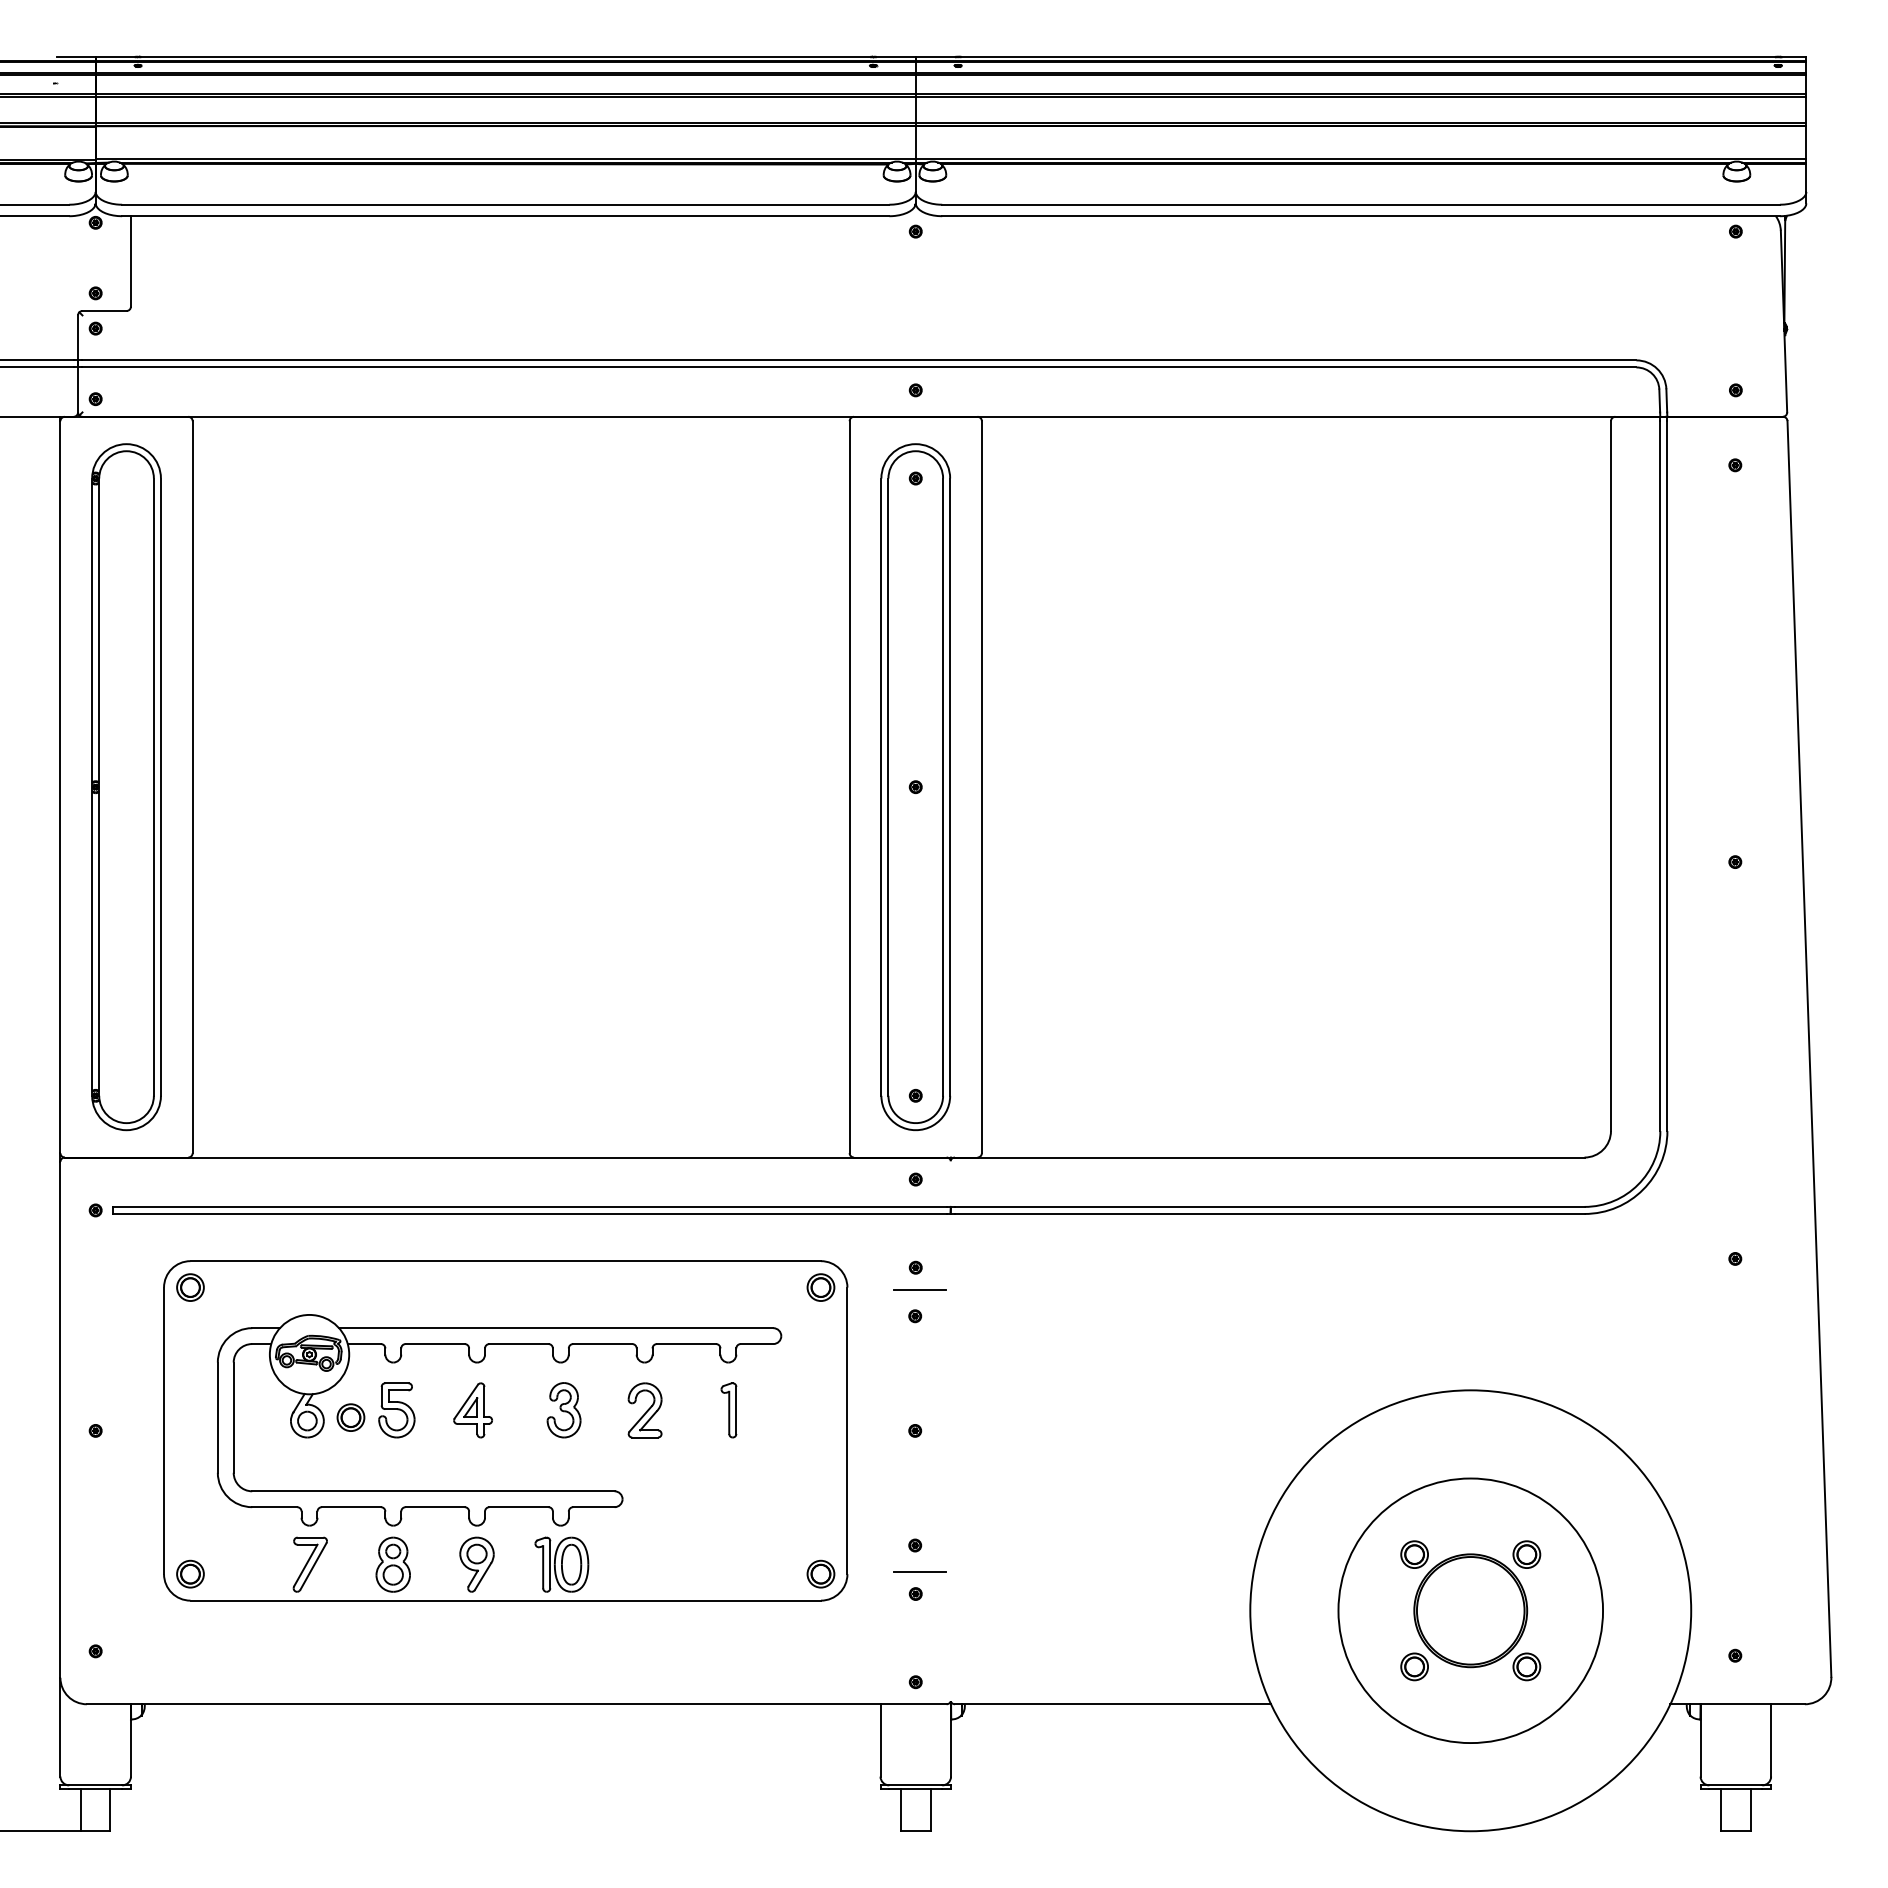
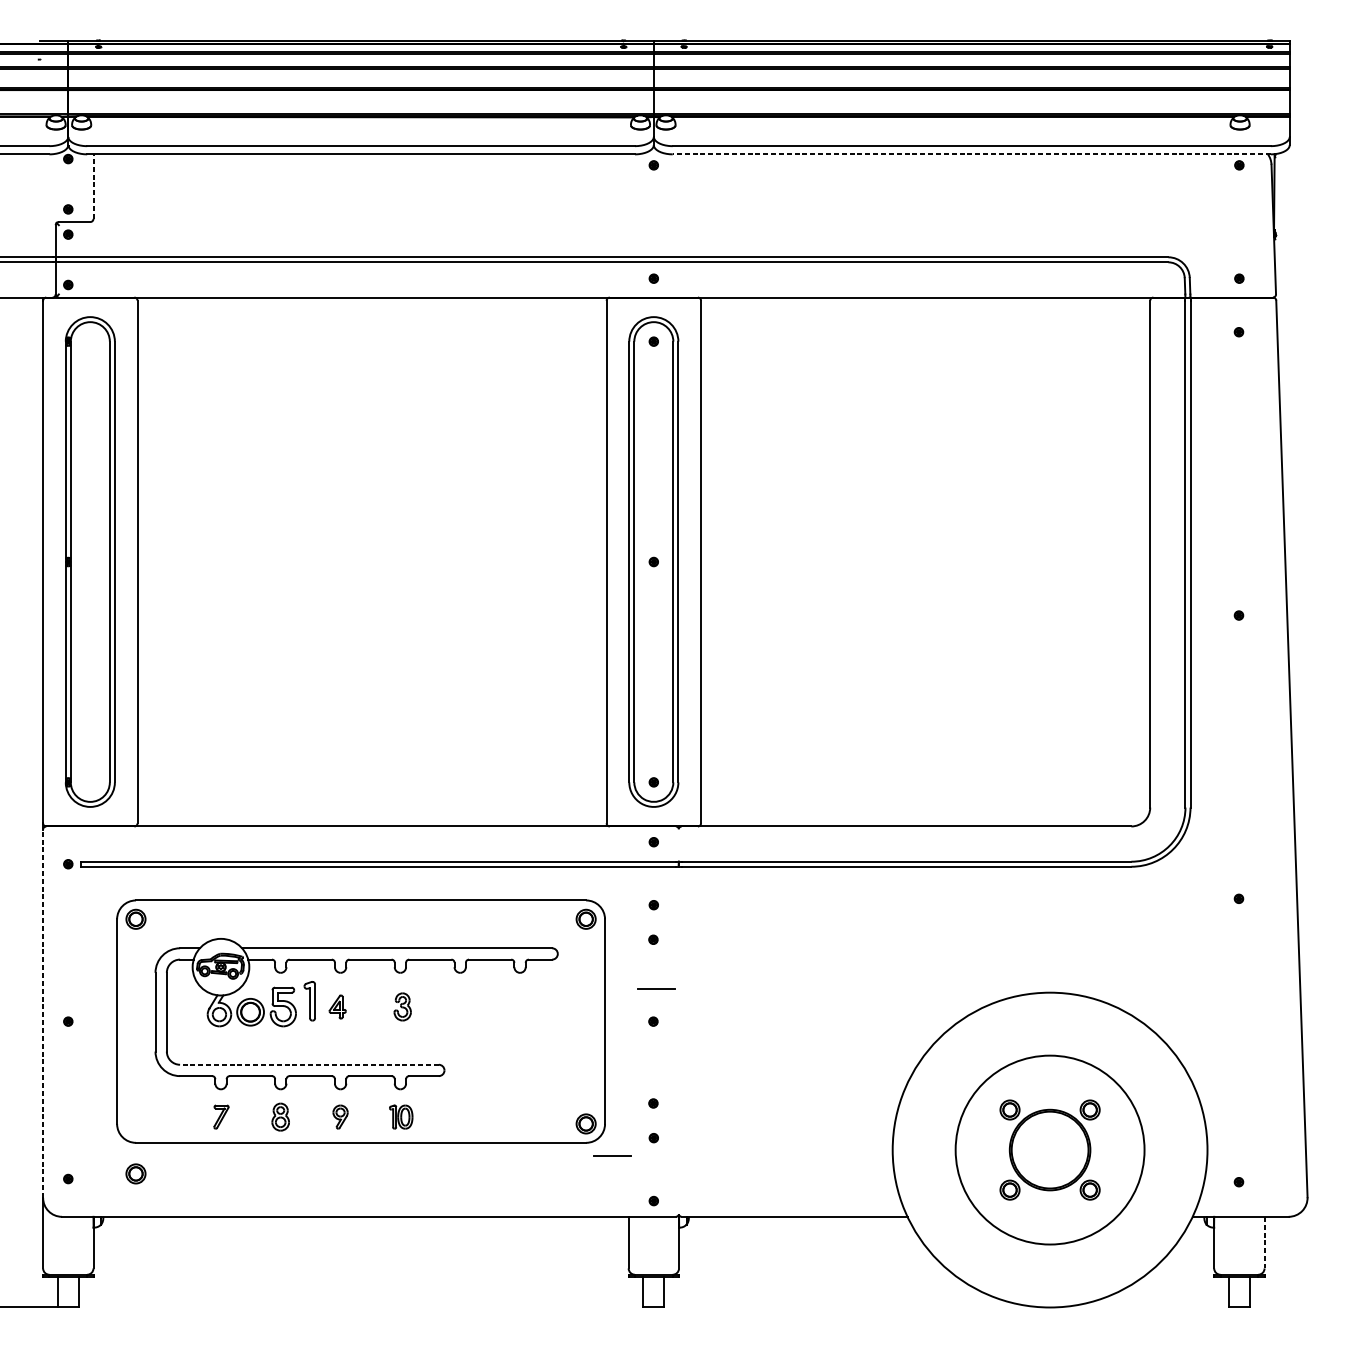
line: (1361, 216) -> (972, 154), solid -> dashed
line: (130, 260) -> (93, 185), solid -> dashed
line: (919, 1289) -> (656, 989), moved
part: (472, 1410) -> (337, 1007), size x0.6
part: (563, 1410) -> (402, 1007), size x0.7
part: (644, 1410) -> (460, 1007), removed
part: (728, 1410) -> (309, 1001), moved
part: (350, 1417) -> (250, 1012), size x1.4
line: (60, 1419) -> (43, 1013), solid -> dashed
line: (432, 1491) -> (308, 1064), solid -> dashed
part: (309, 1564) -> (220, 1117), size x0.6
part: (392, 1564) -> (280, 1117), size x0.7
part: (476, 1564) -> (340, 1117), size x0.6
part: (561, 1564) -> (400, 1117), size x0.6
line: (919, 1571) -> (612, 1155), moved
part: (190, 1573) -> (136, 1173), moved
line: (1771, 1740) -> (1264, 1242), solid -> dashed

